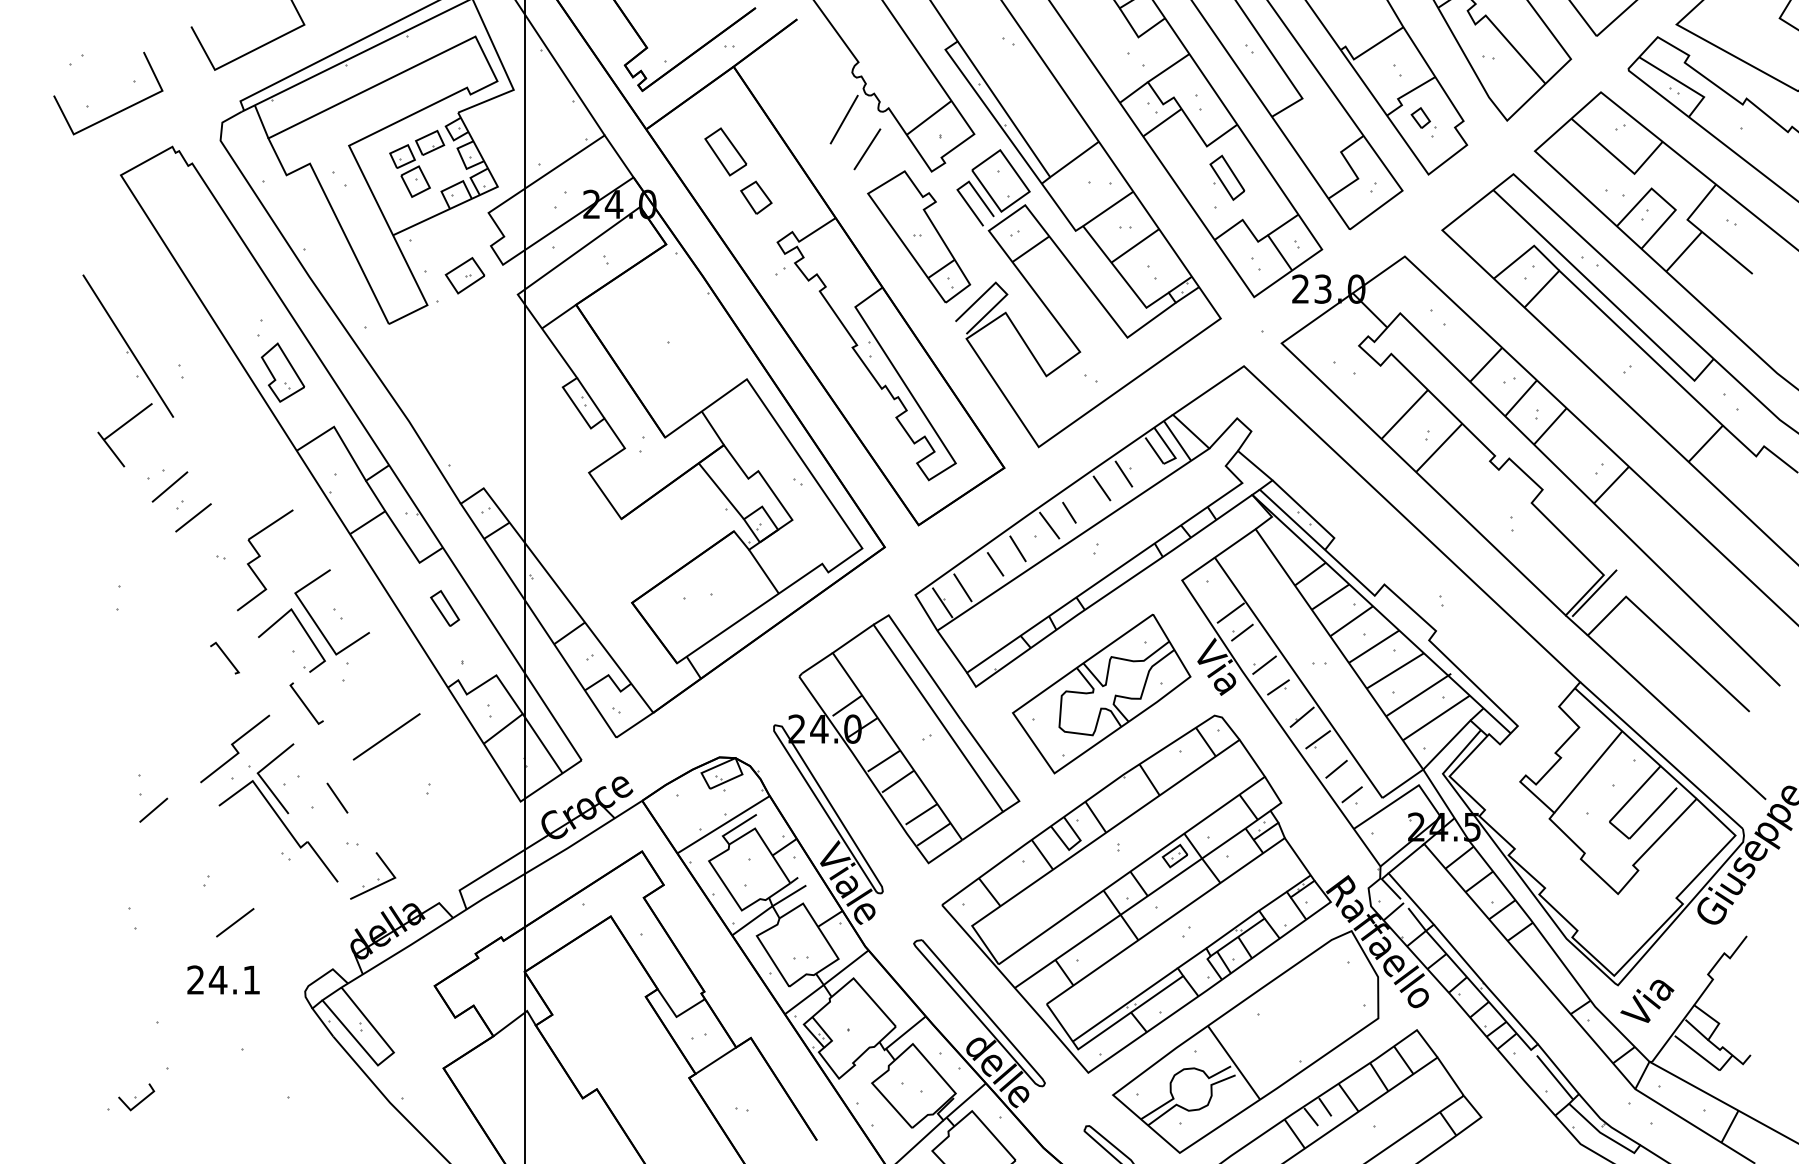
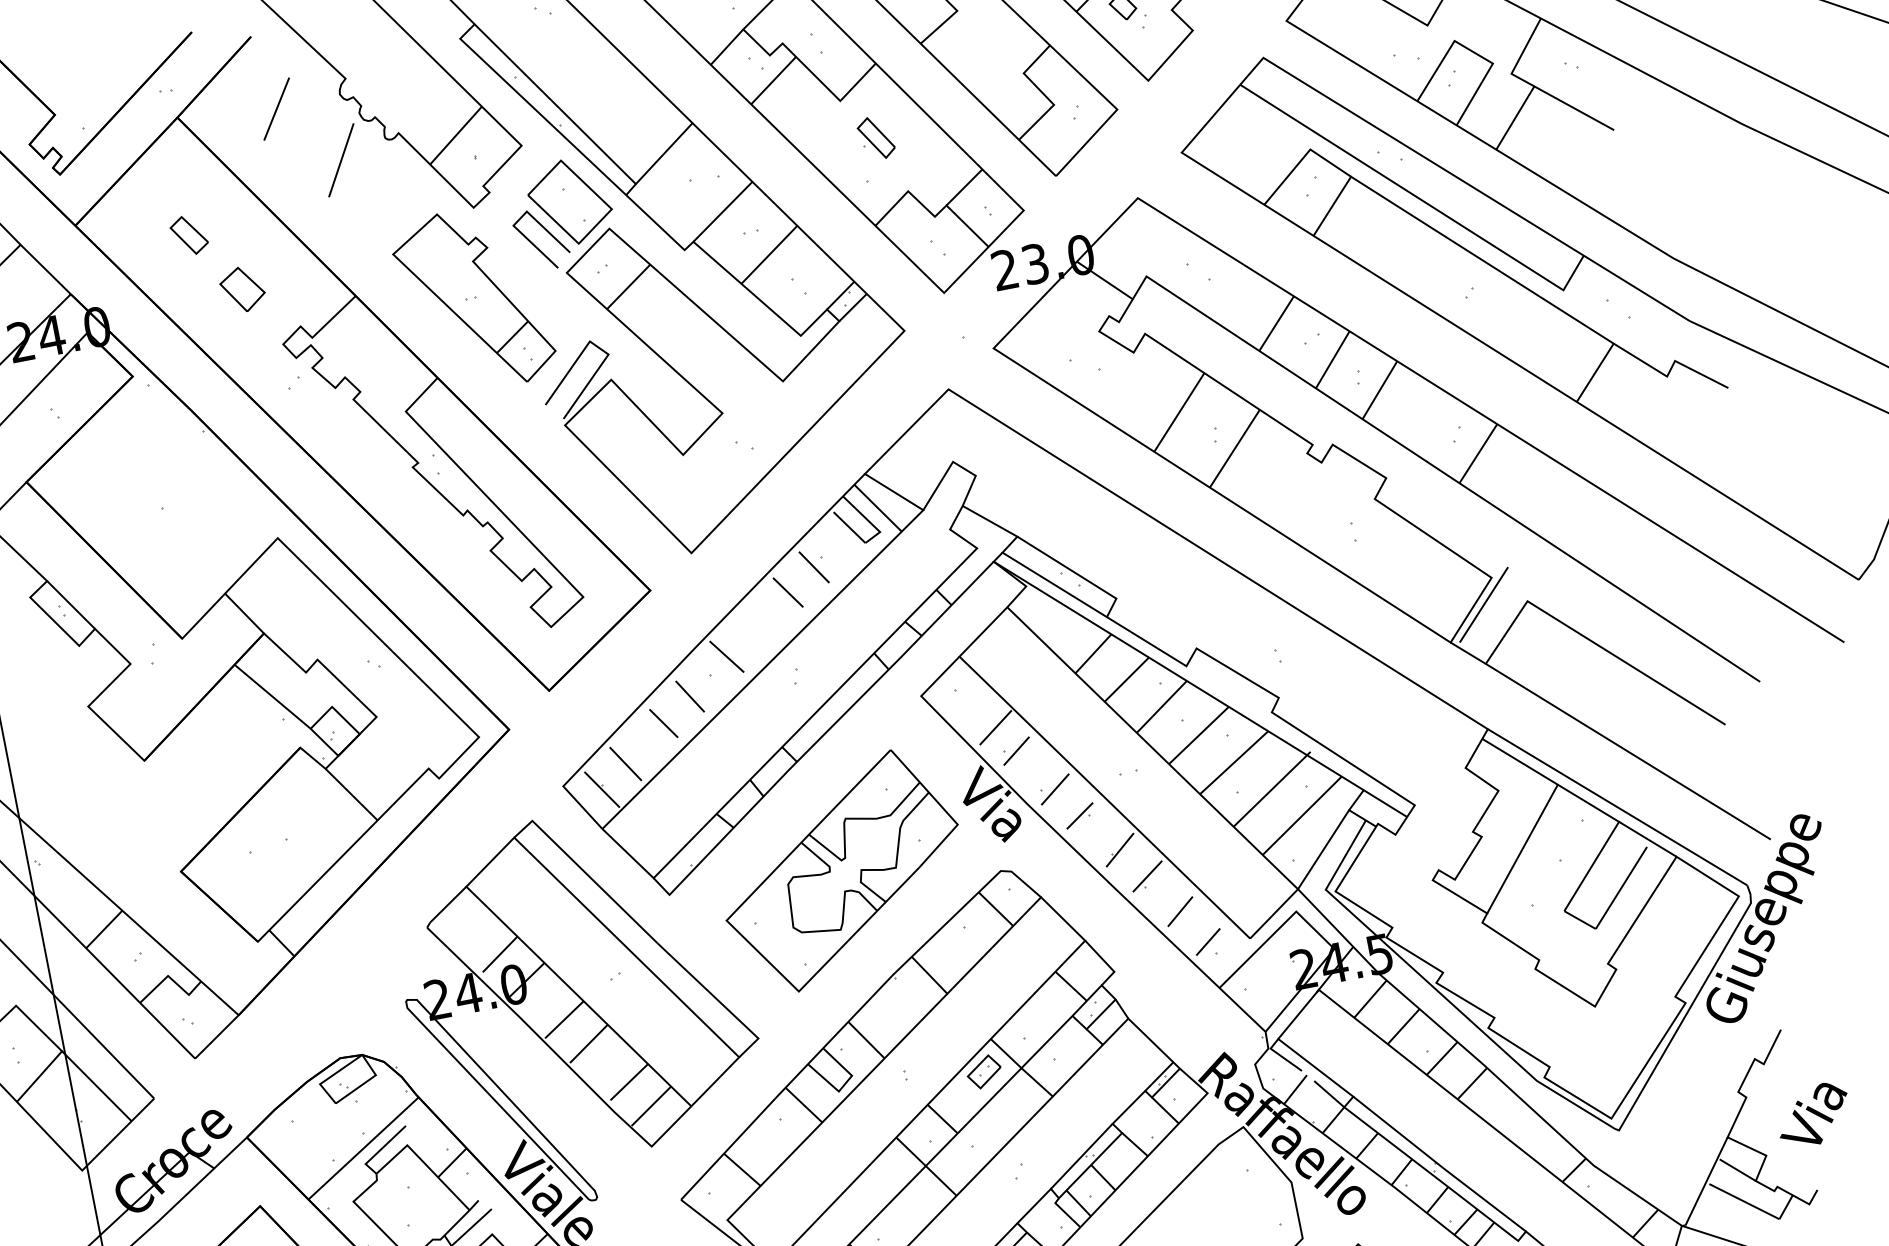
line: (867, 149) -> (276, 109), moved
part: (725, 151) -> (188, 234), size x0.6
part: (1227, 177) -> (876, 137), size x0.7
line: (1069, 512) -> (750, 633), removed
text: (1647, 1000) -> (1813, 1114), moved

